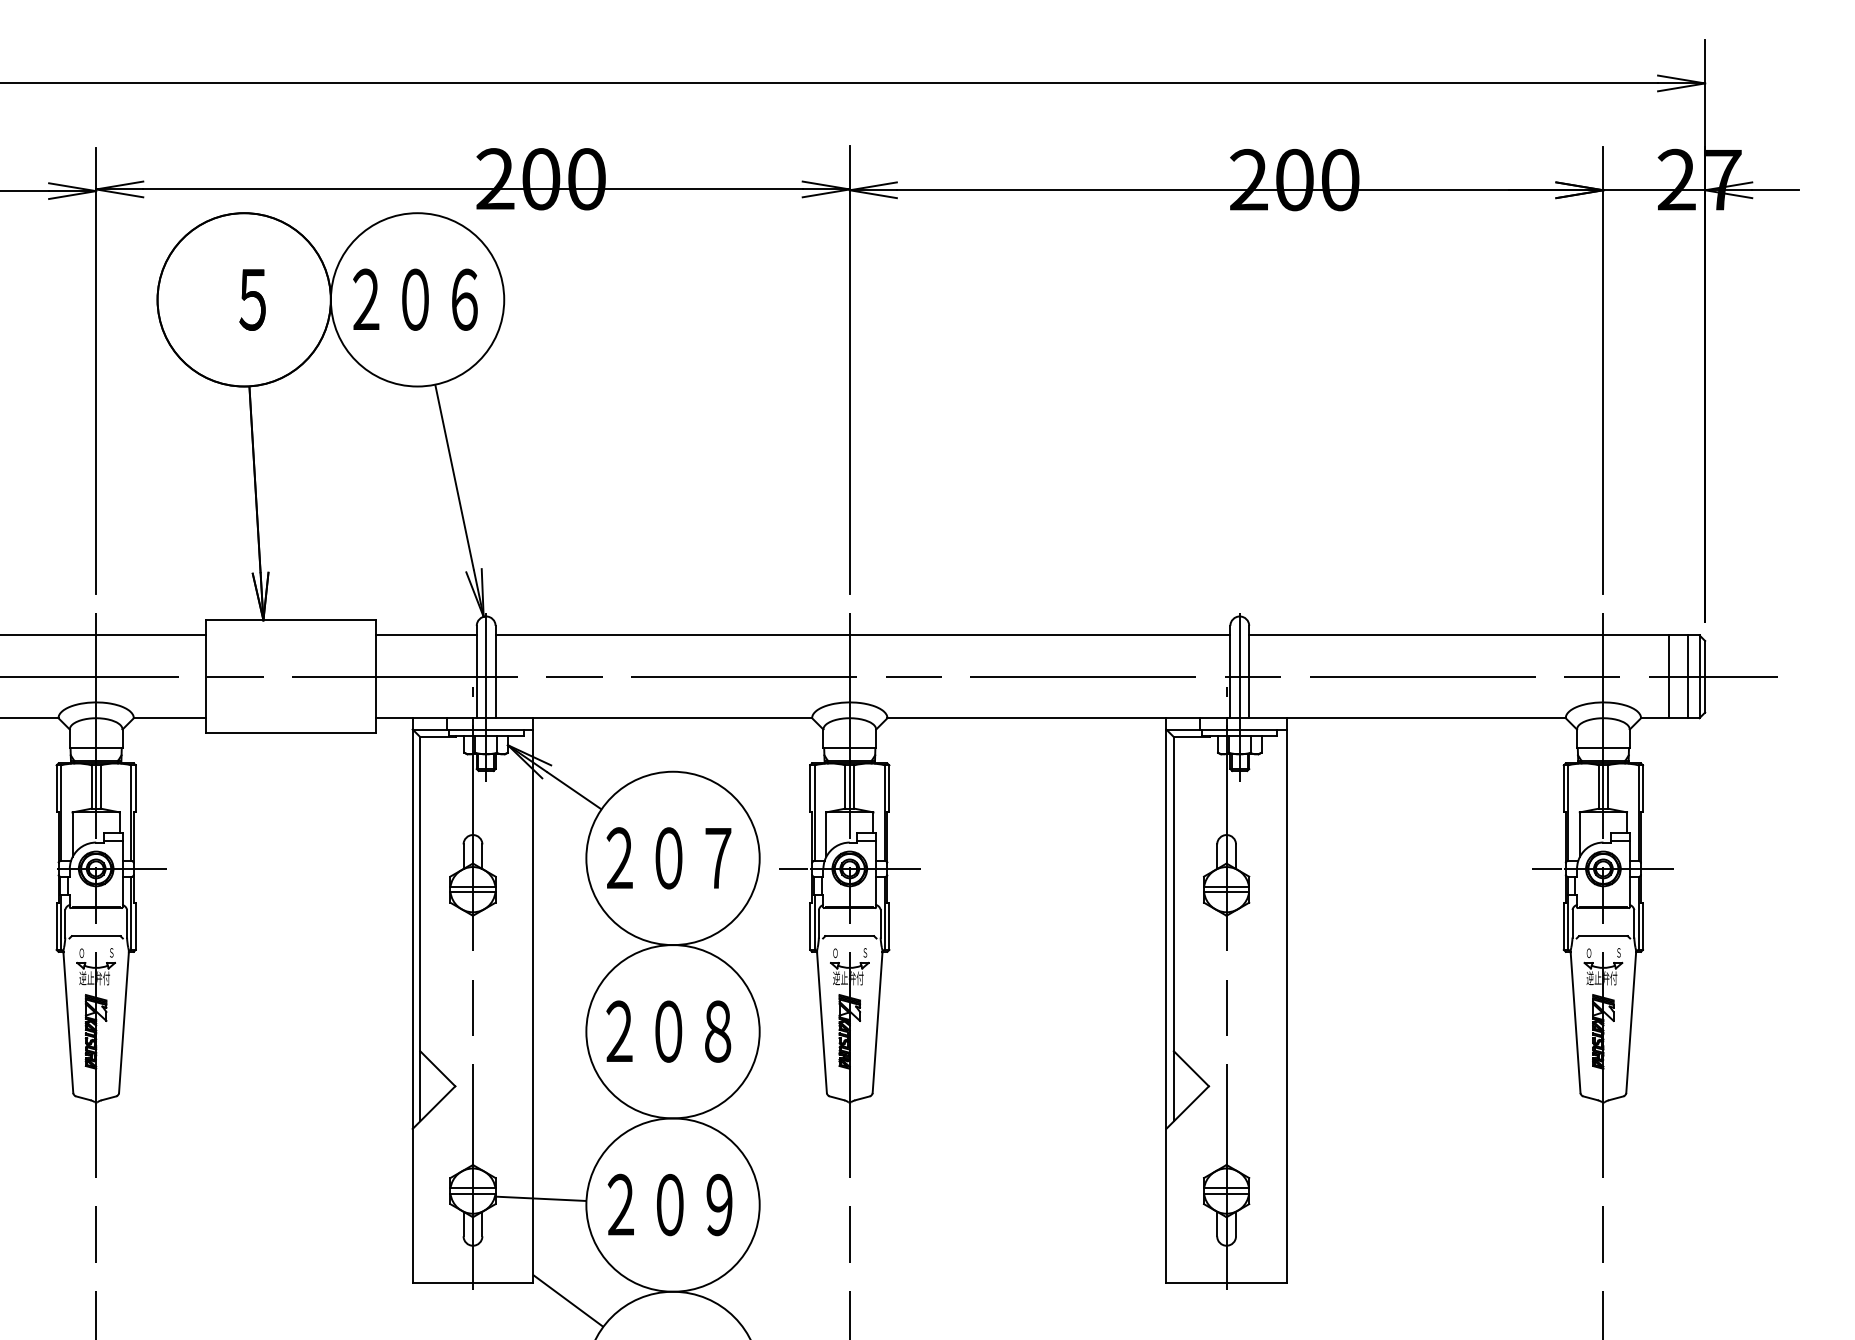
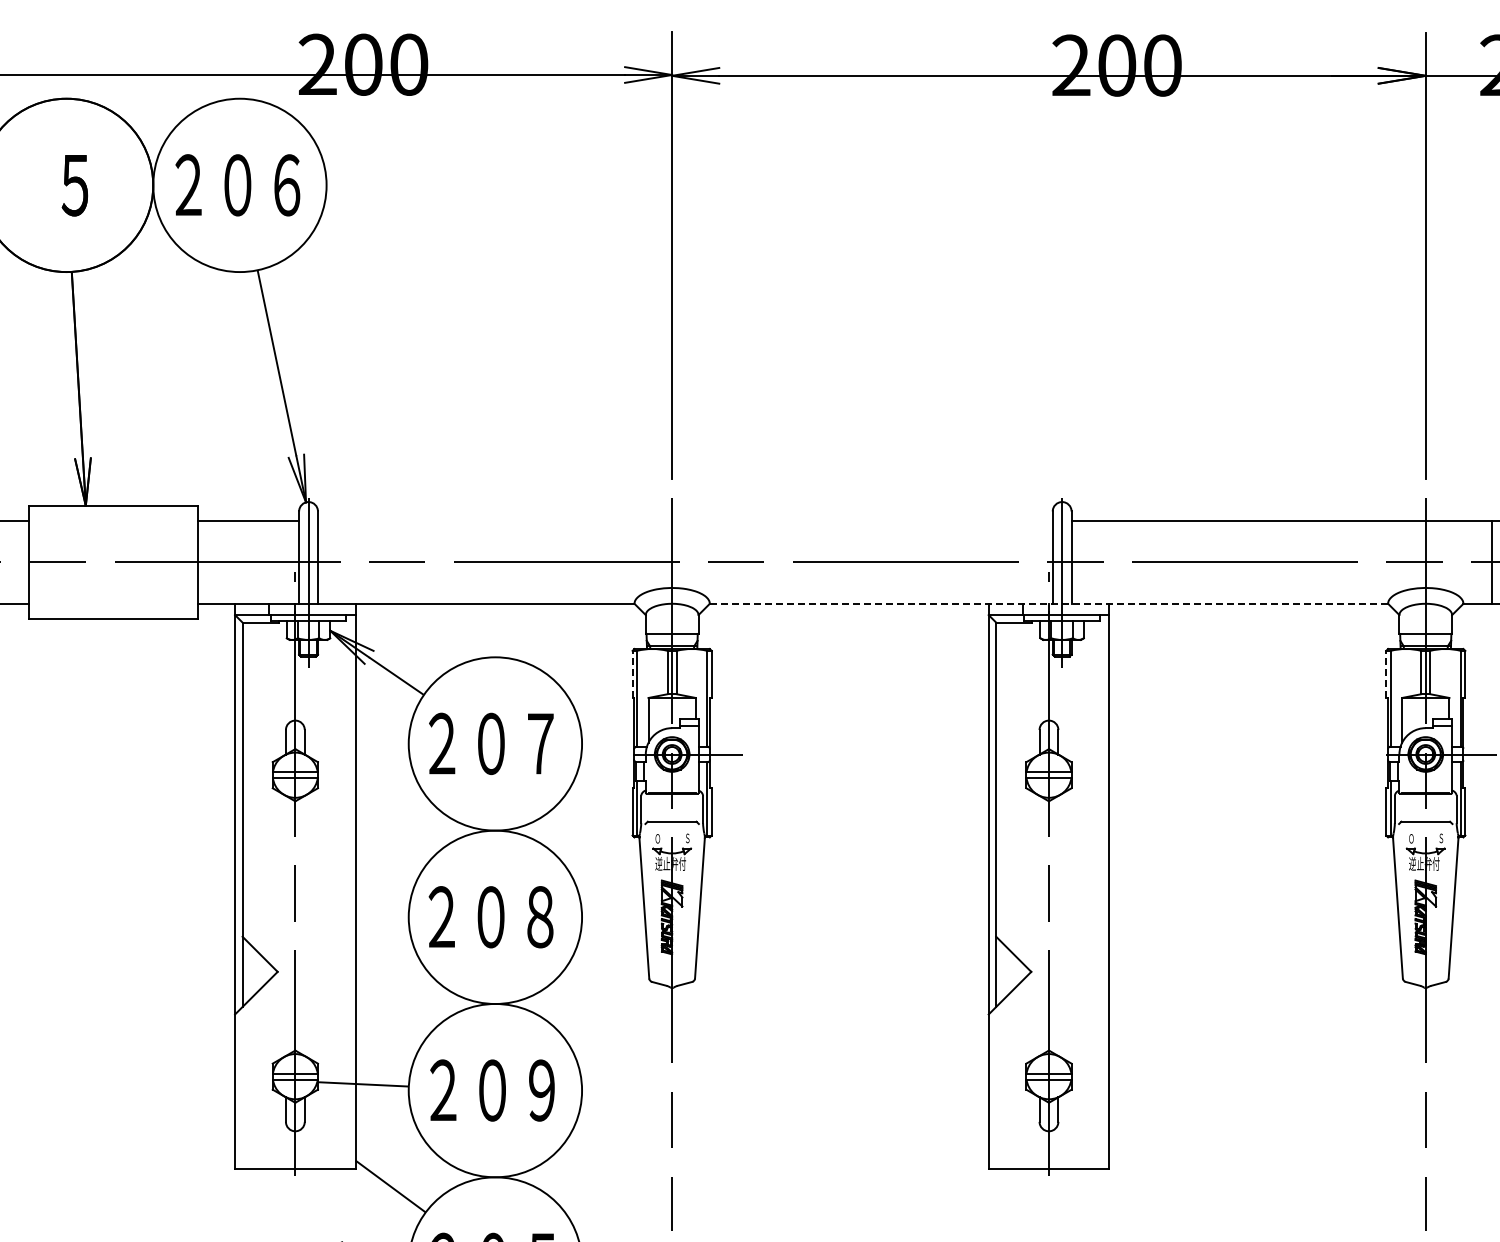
line: (862, 635) -> (684, 521), removed
line: (1226, 718) -> (1048, 604), solid -> dashed
line: (810, 788) -> (632, 674), solid -> dashed
line: (1563, 788) -> (1385, 674), solid -> dashed
line: (793, 868) -> (615, 754), removed
line: (1546, 868) -> (1368, 754), removed

